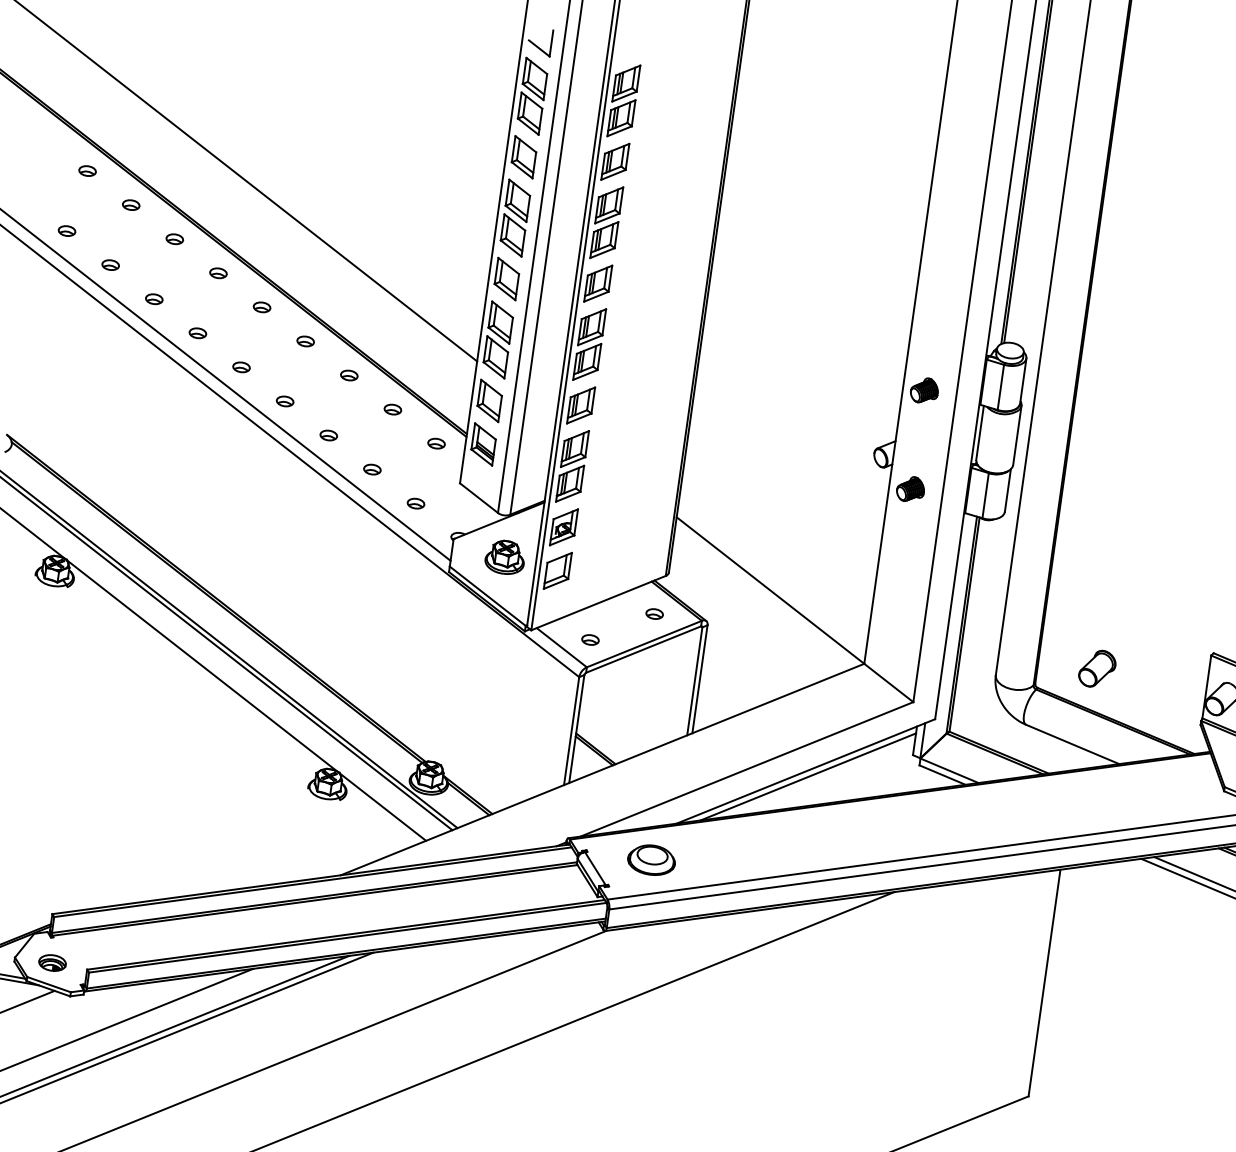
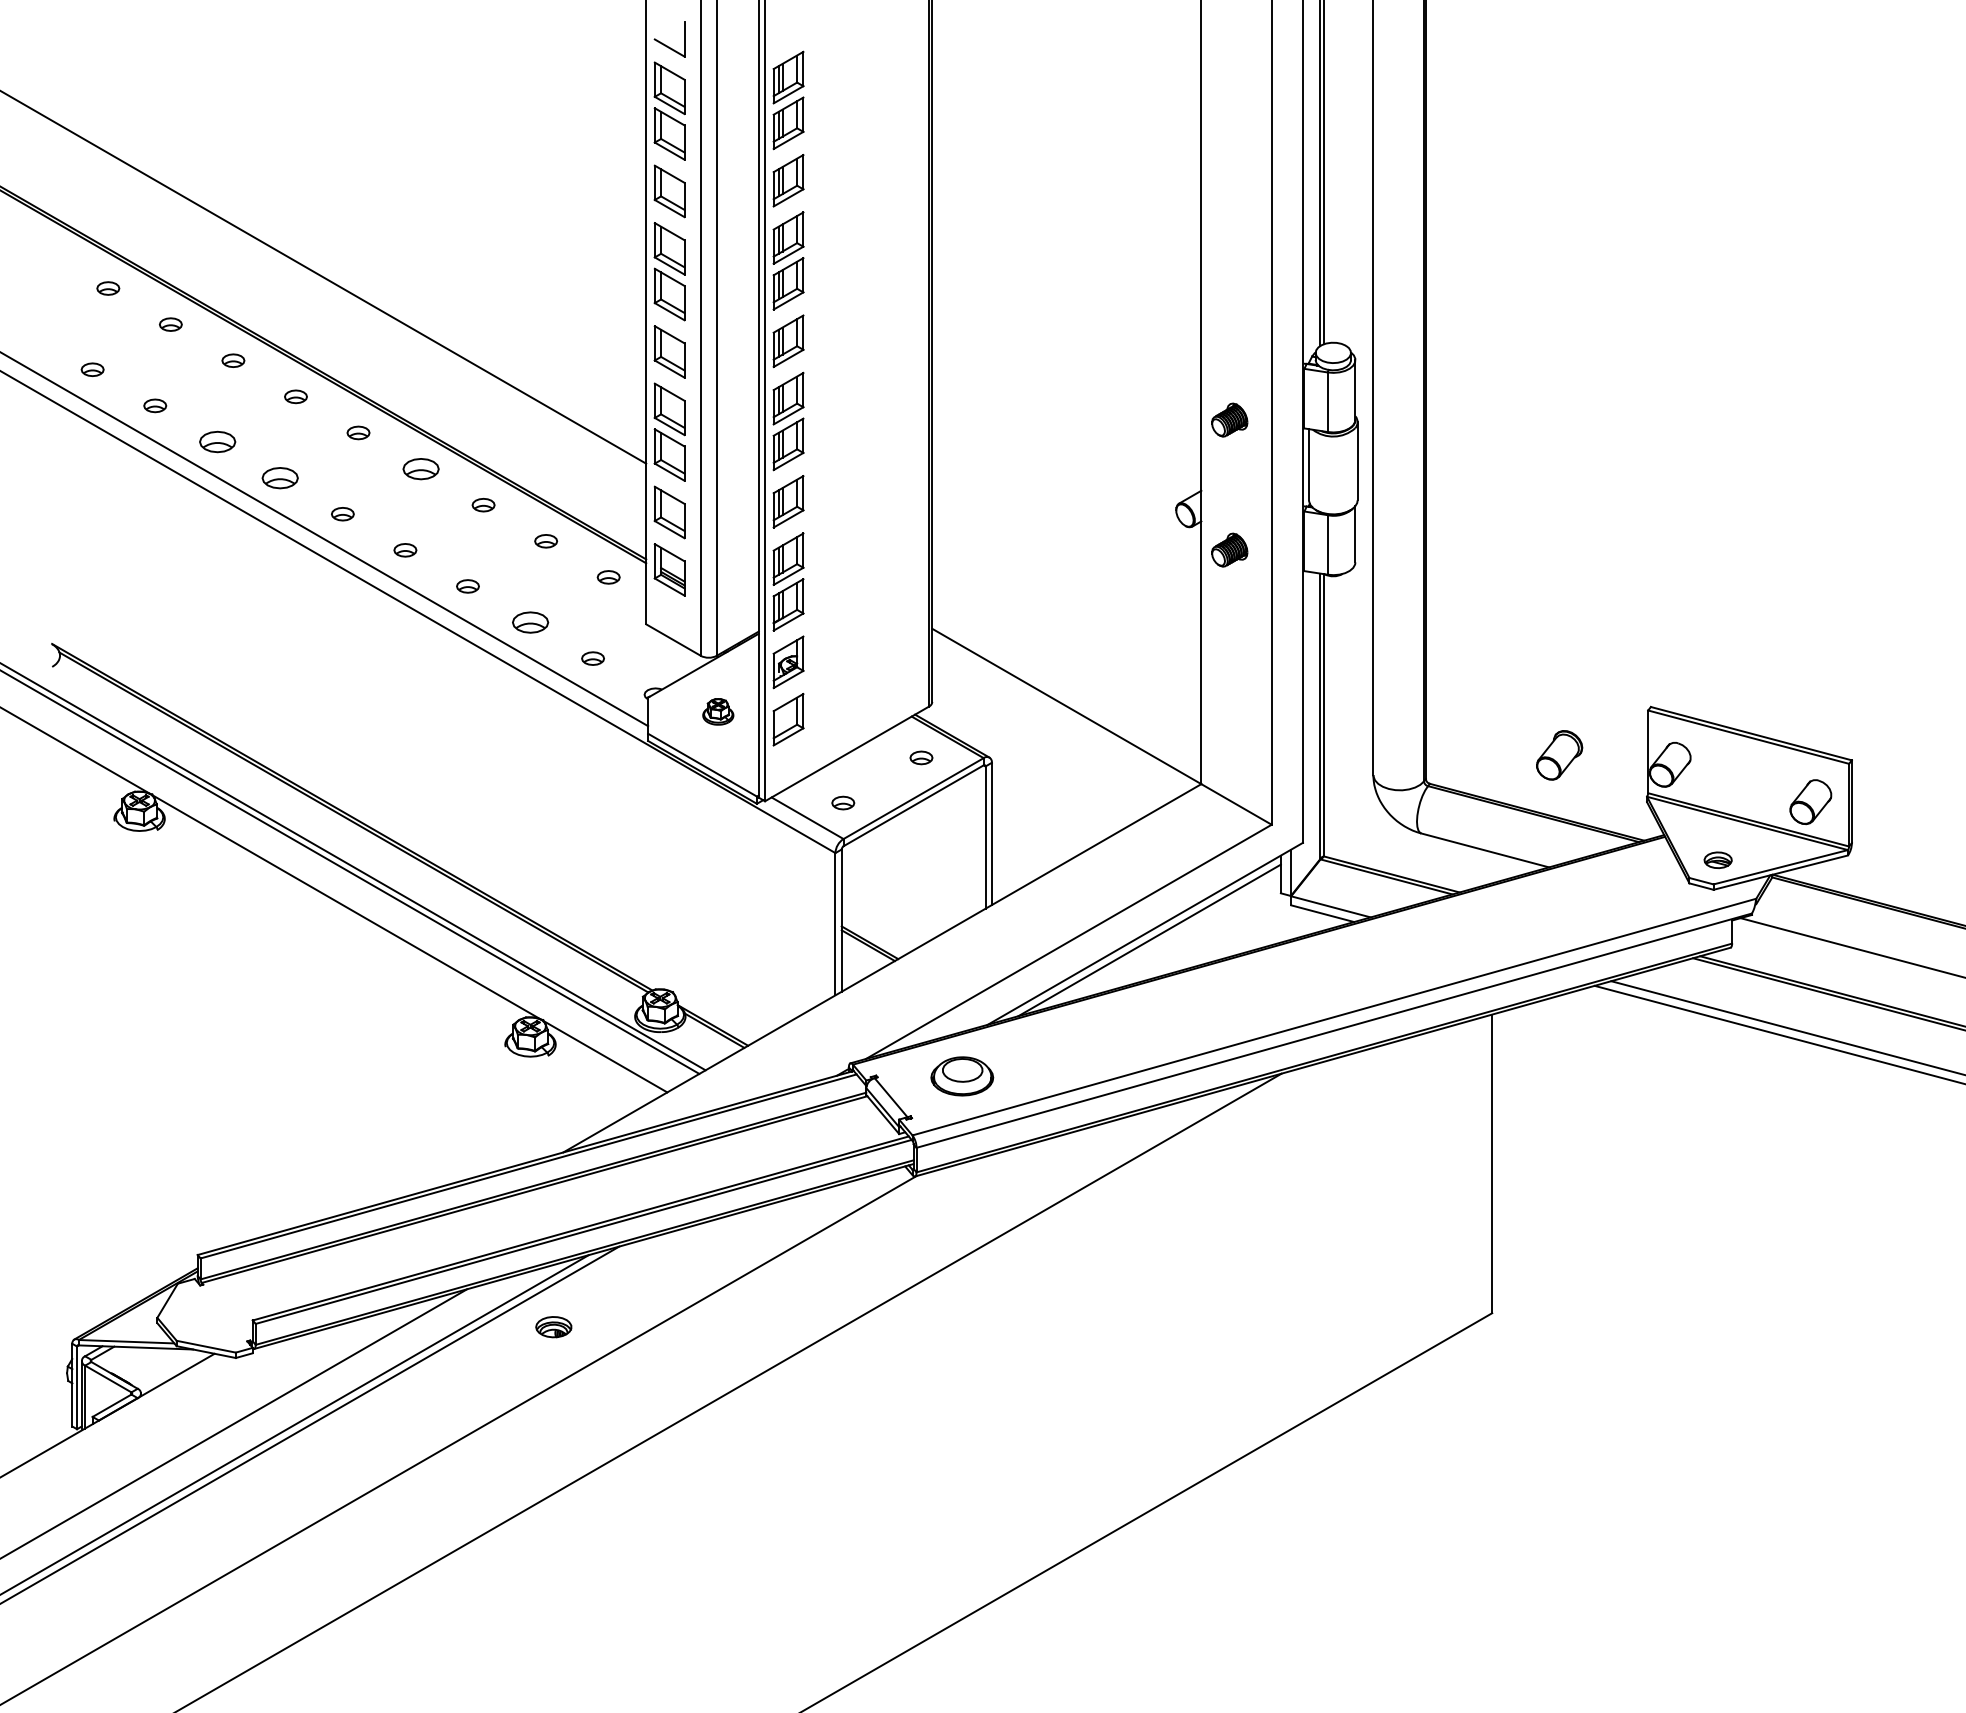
part: (154, 298) -> (217, 441), size x1.6
part: (198, 332) -> (280, 477), size x1.6
part: (305, 340) -> (420, 468), size x1.6
part: (372, 469) -> (530, 622), size x1.6
part: (505, 557) -> (718, 711), size x0.6
part: (1097, 668) -> (1559, 755), moved
part: (52, 963) -> (553, 1327), moved

